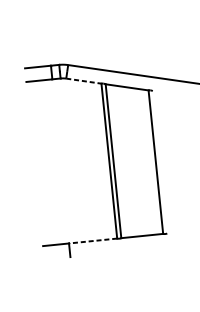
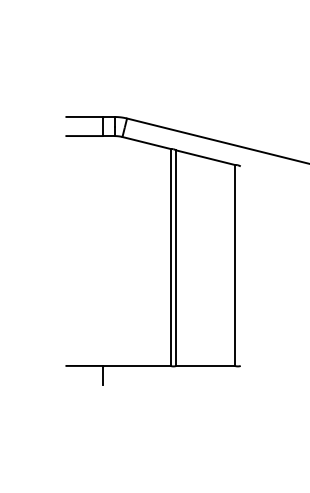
line: (83, 81) -> (146, 143), dashed -> solid
line: (92, 240) -> (136, 365), dashed -> solid

